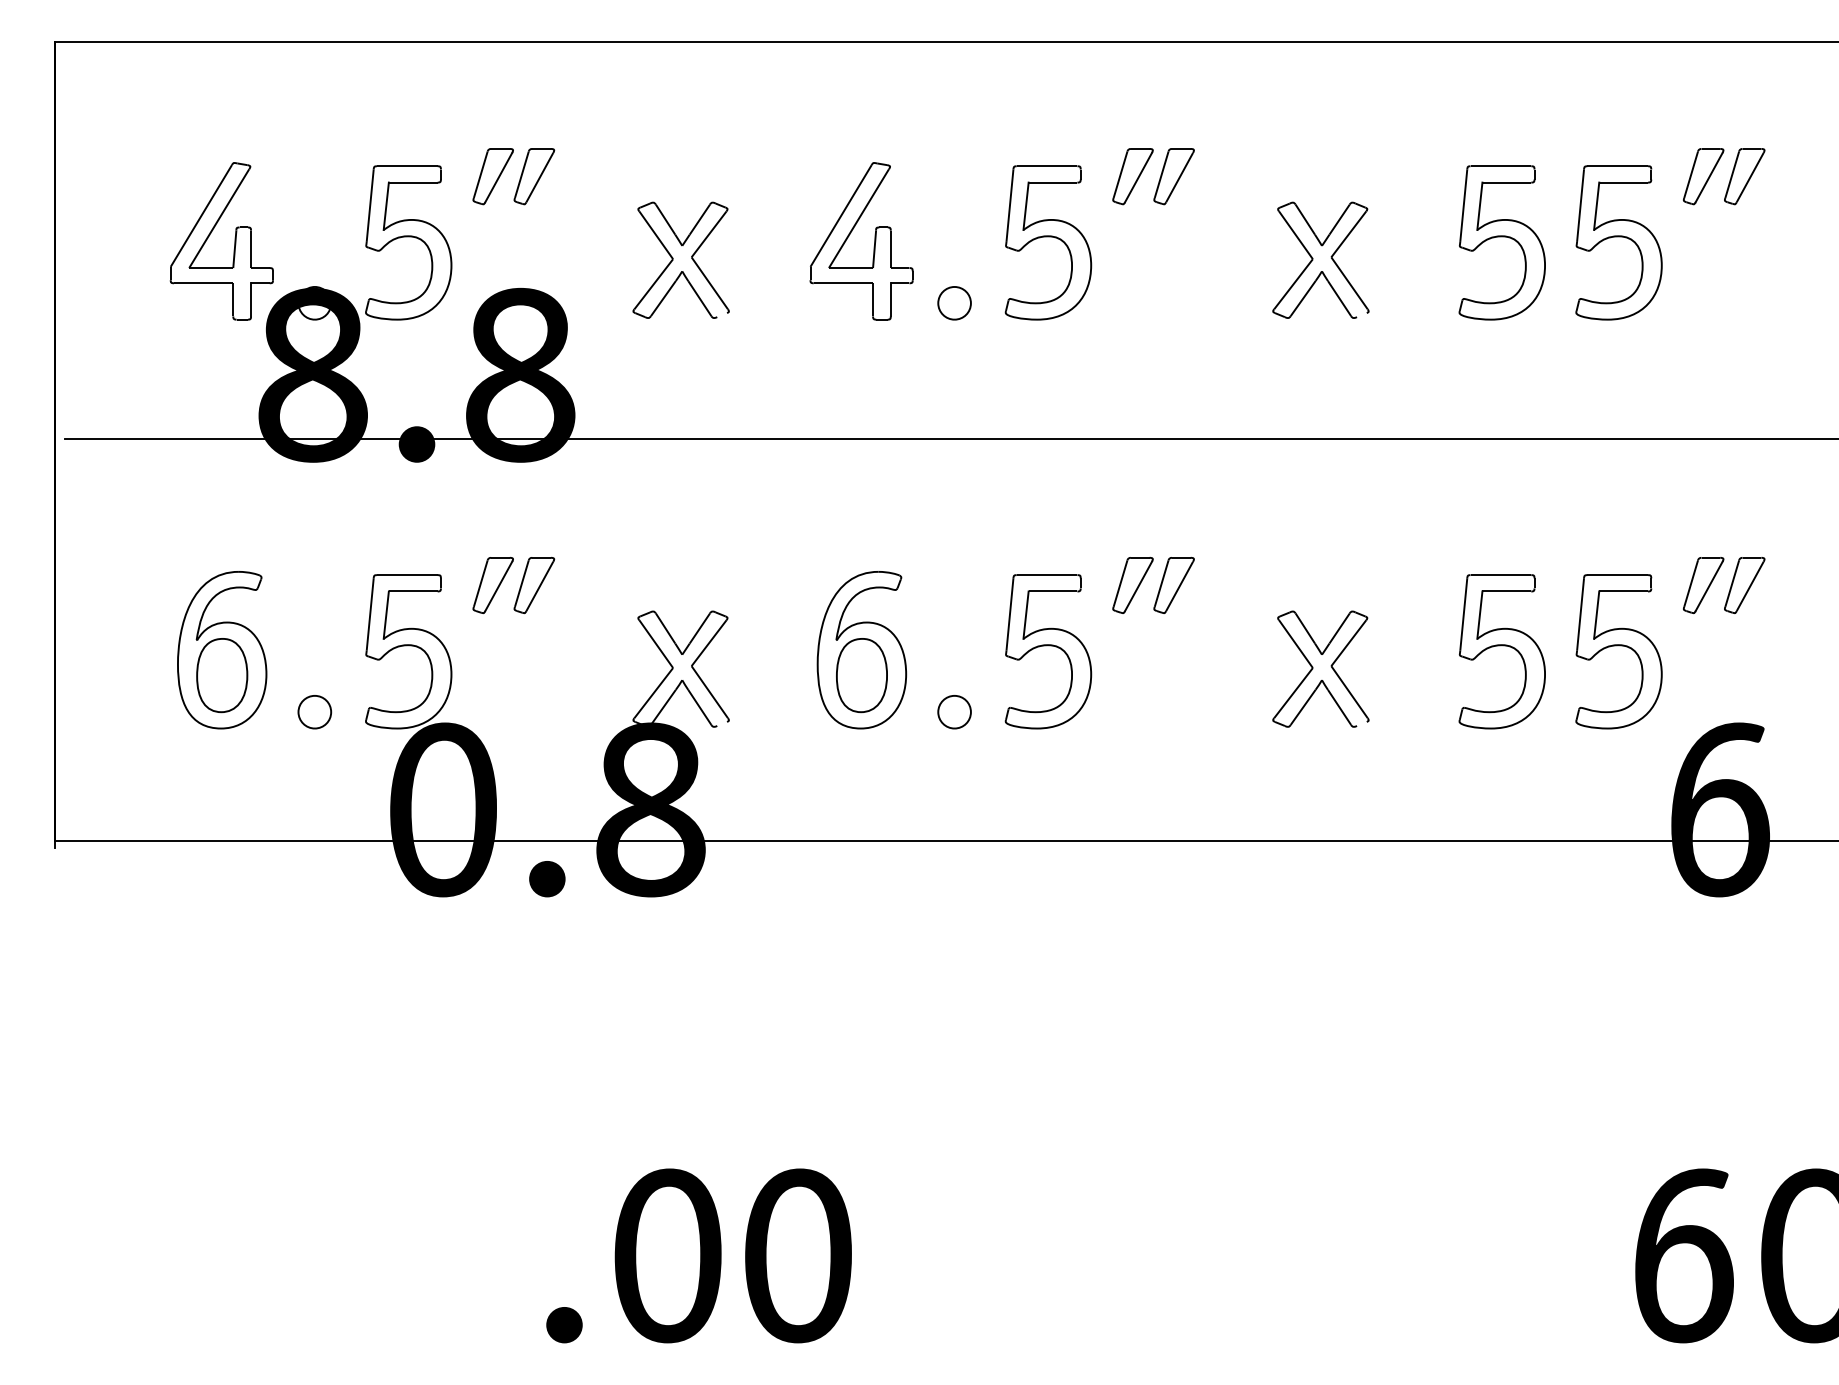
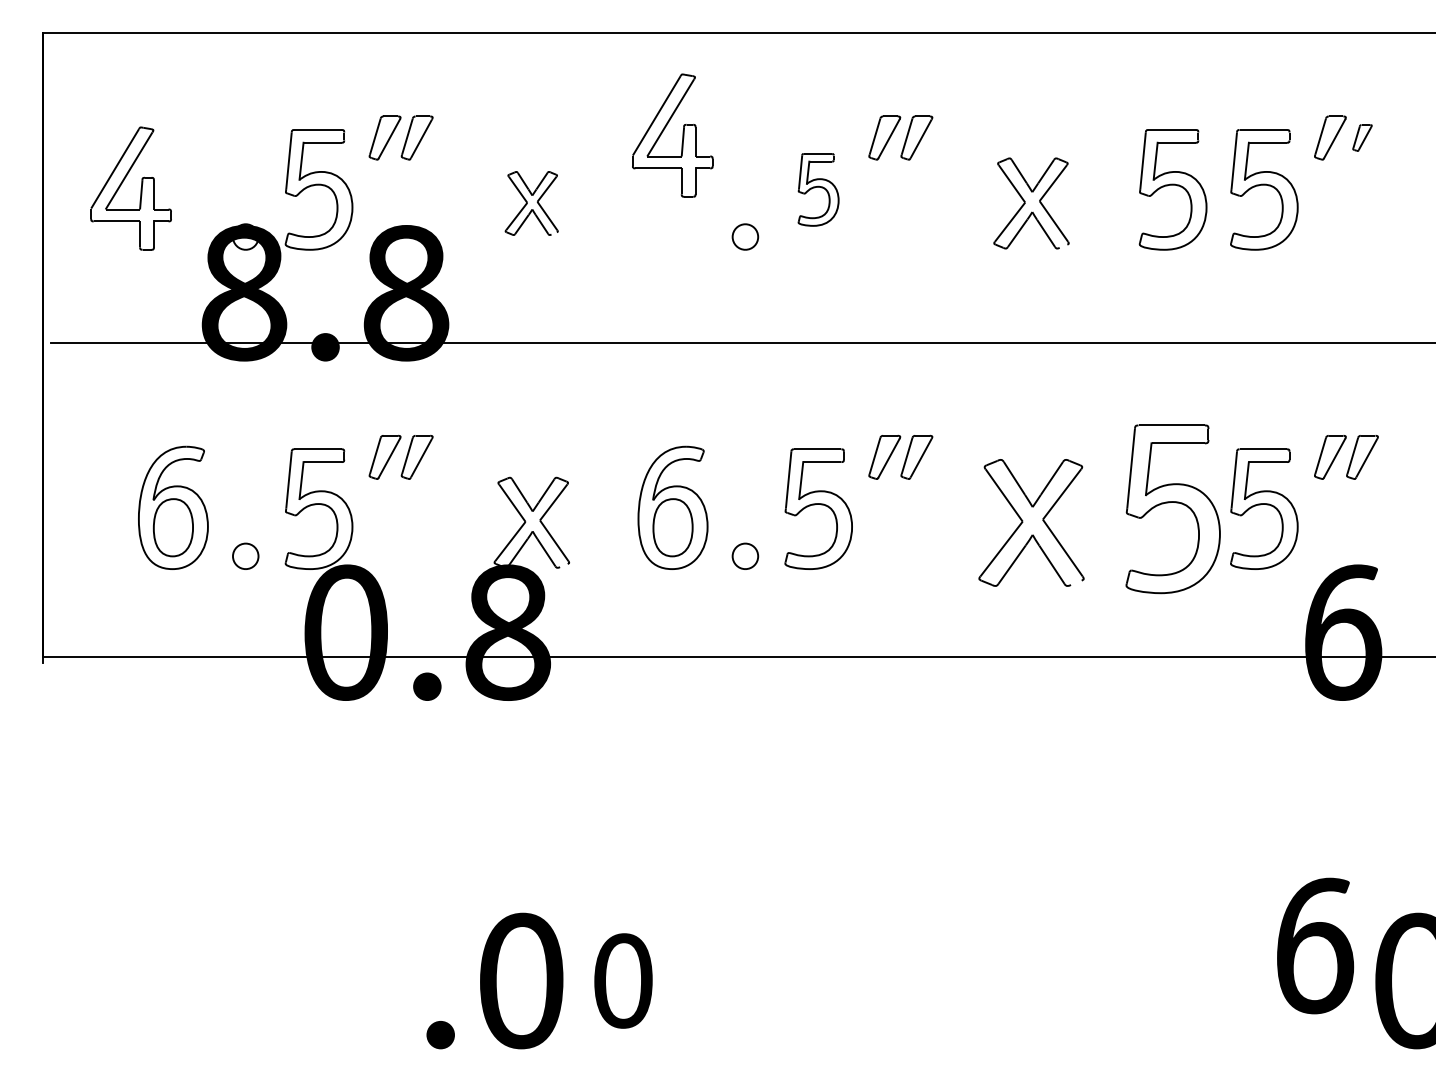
part: (1744, 175) -> (1362, 137), size x0.6
part: (212, 233) -> (123, 182), moved
part: (850, 234) -> (664, 130), moved
part: (1048, 242) -> (818, 189), size x0.6
part: (680, 260) -> (531, 203), size x0.7
part: (1501, 650) -> (1172, 508), size x1.4
part: (1320, 668) -> (1031, 522), size x1.4
part: (798, 1255) -> (623, 980), size x0.7
part: (1684, 1255) -> (1315, 945), moved

